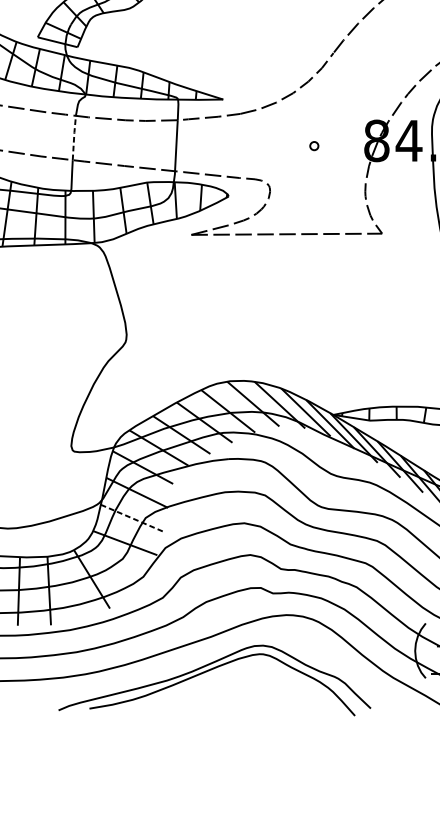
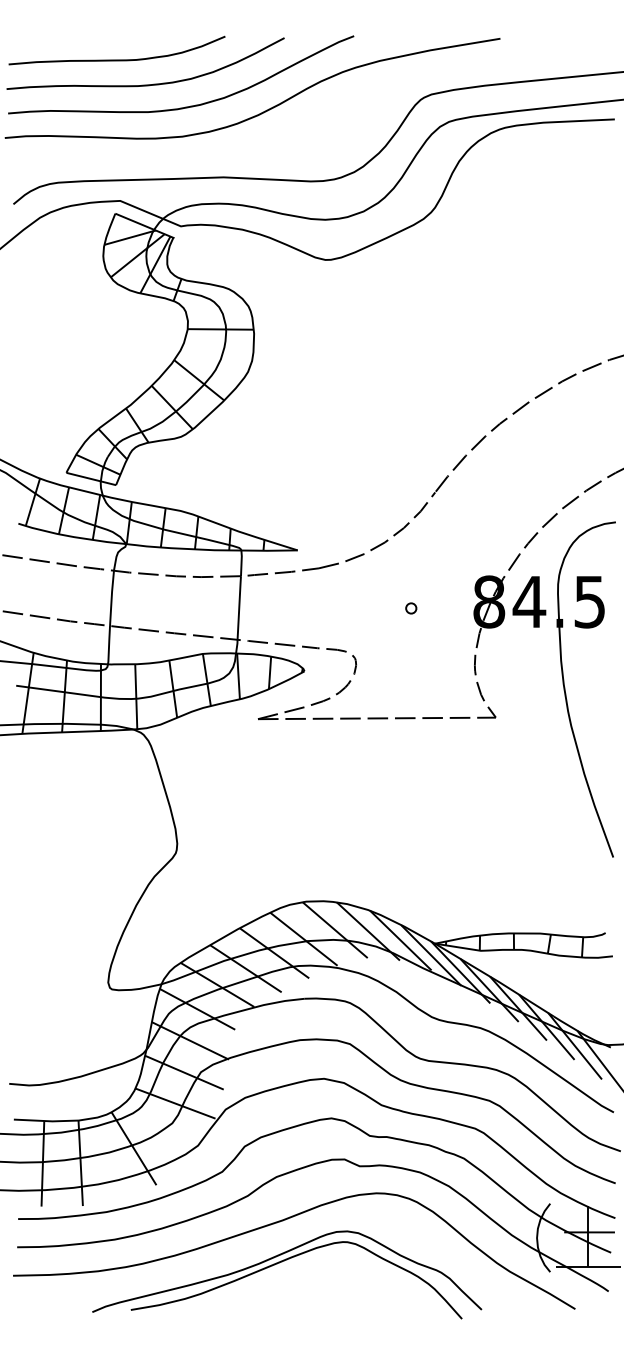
line: (73, 137) -> (111, 597), dashed -> solid
line: (132, 518) -> (184, 1072), dashed -> solid

